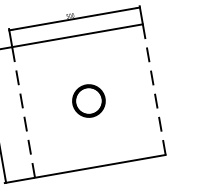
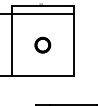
line: (153, 90) -> (73, 45), dashed -> solid
line: (22, 111) -> (11, 44), dashed -> solid

